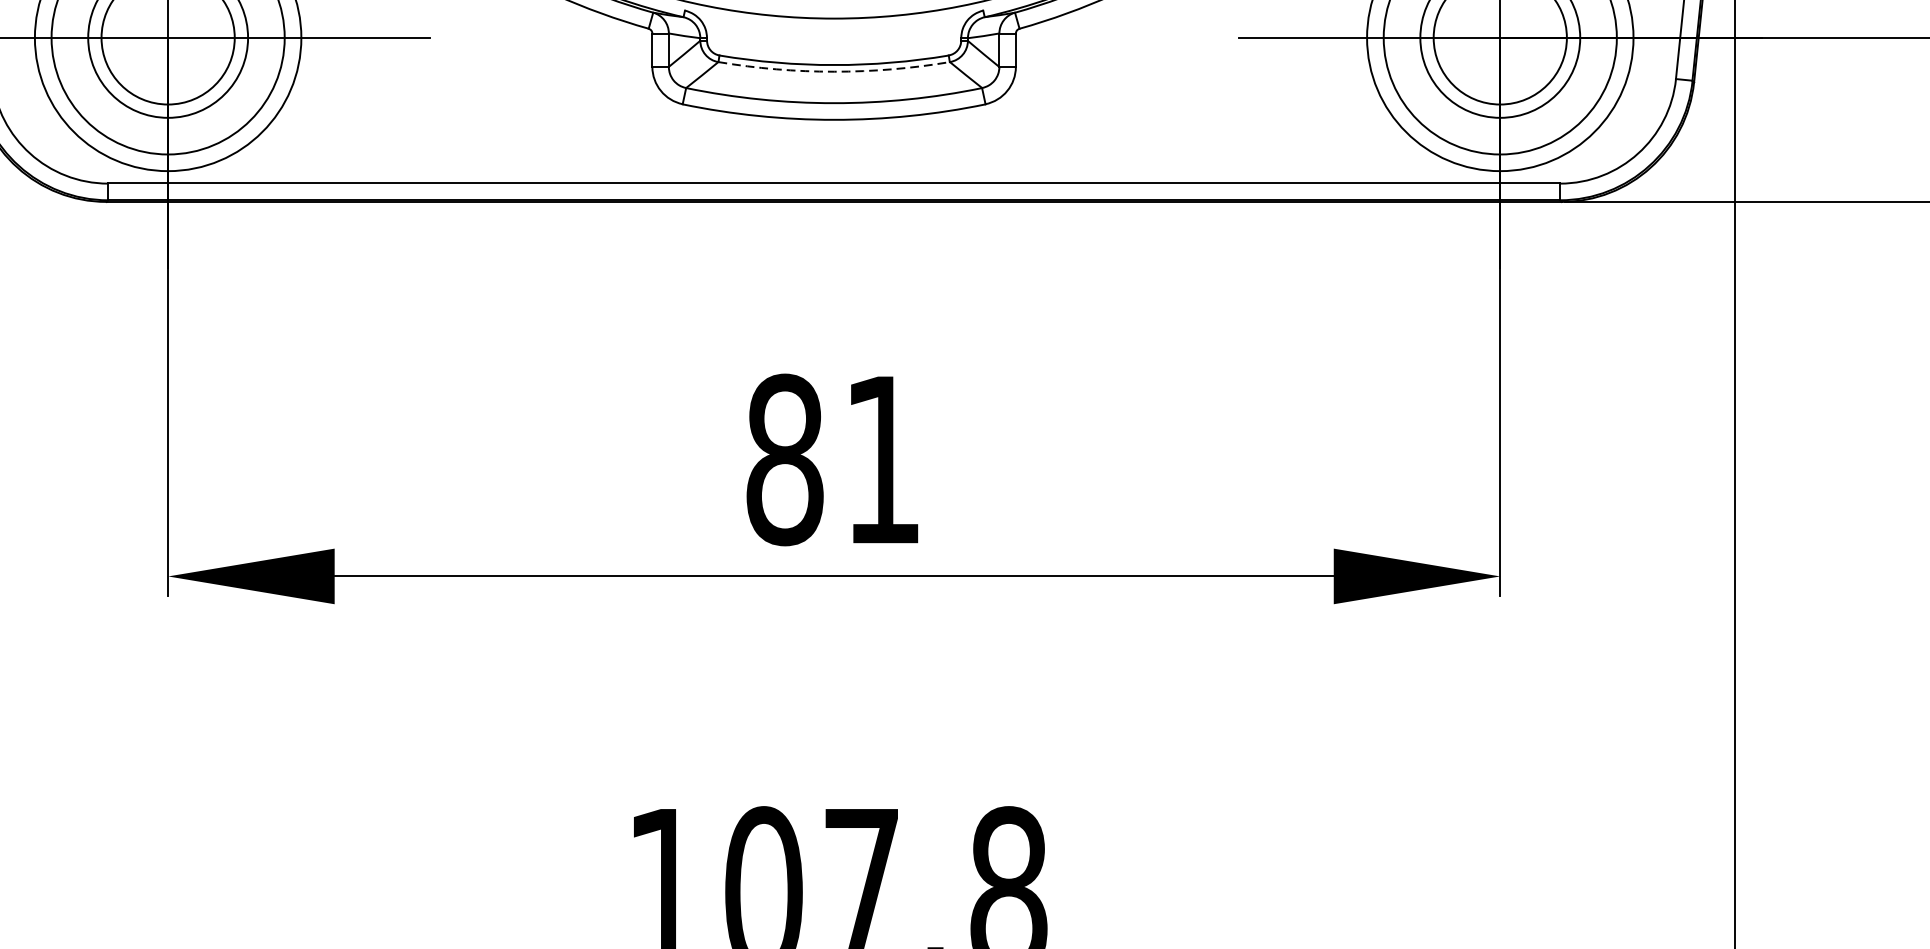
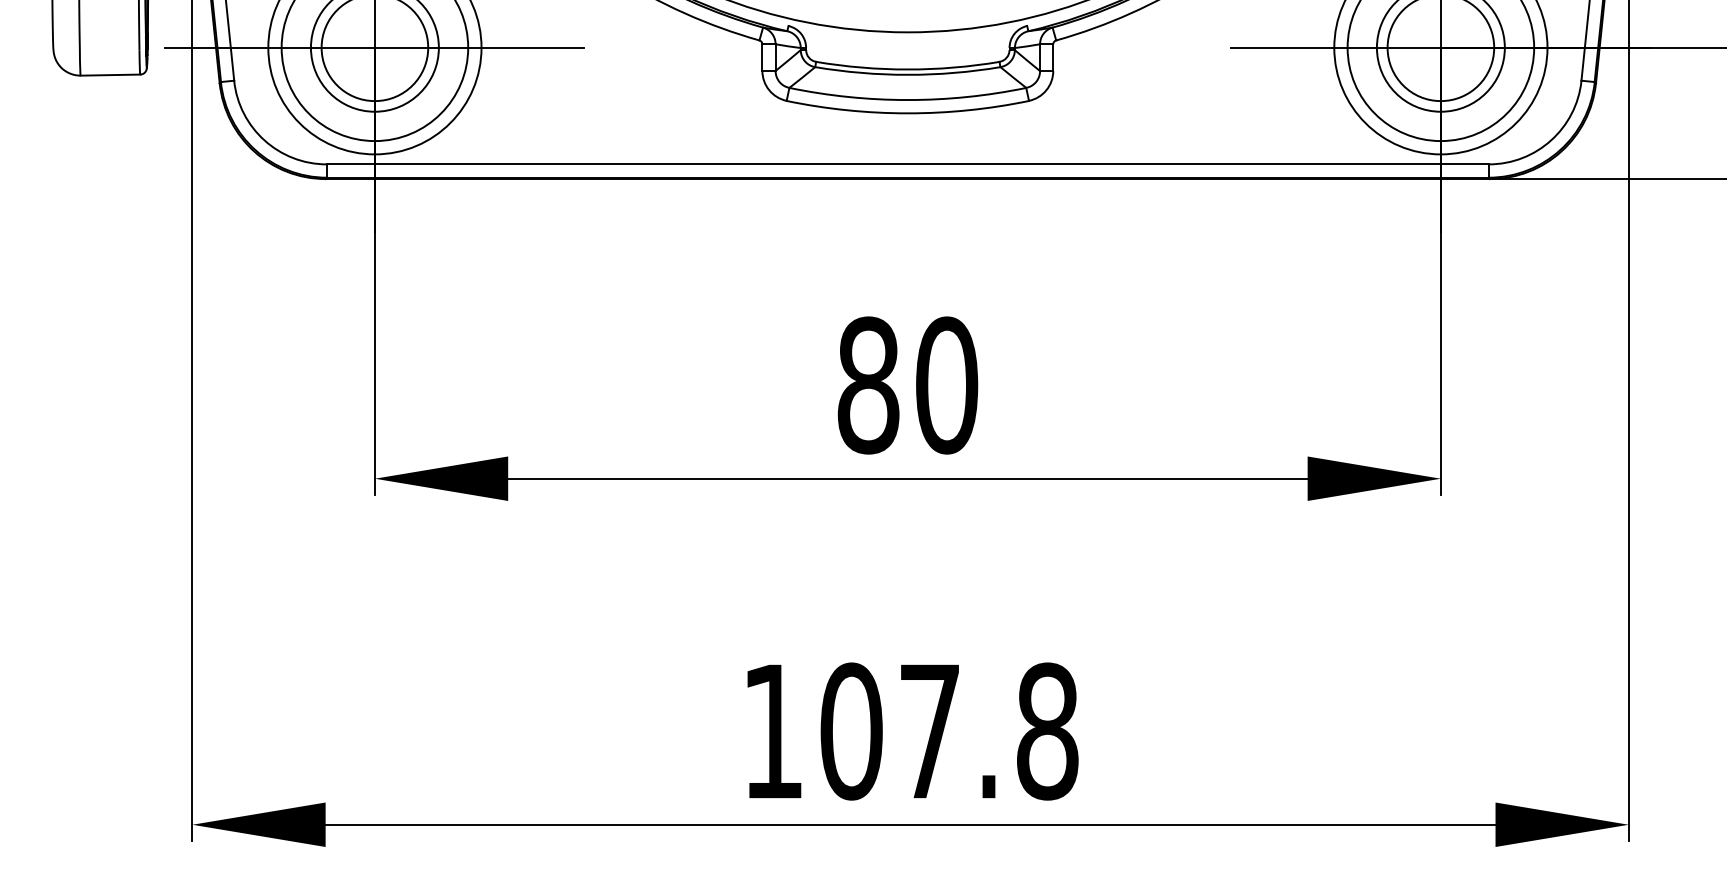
arc: (833, 71) -> (907, 74), dashed -> solid
text: (883, 459) -> (947, 385), 81 -> 80

